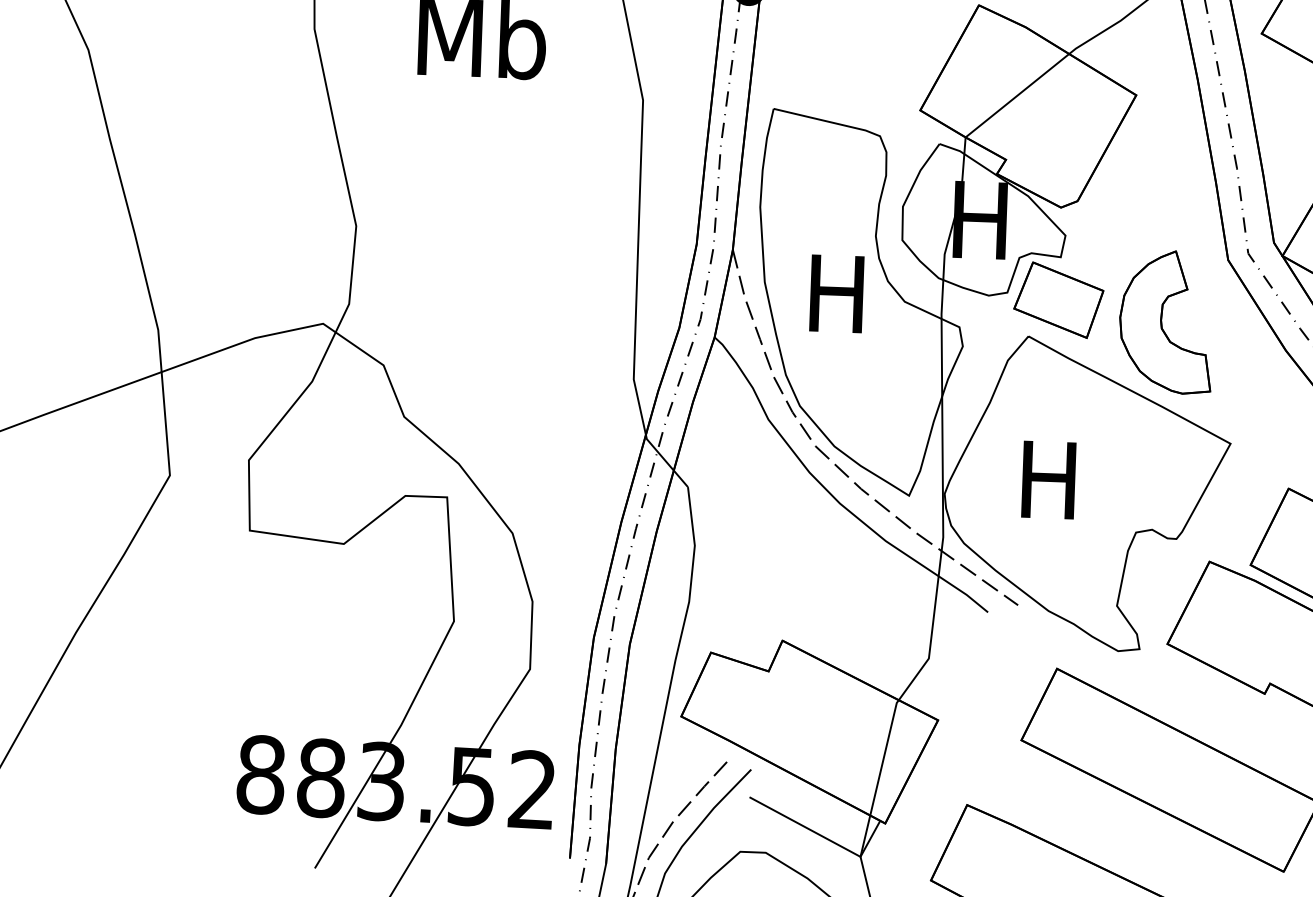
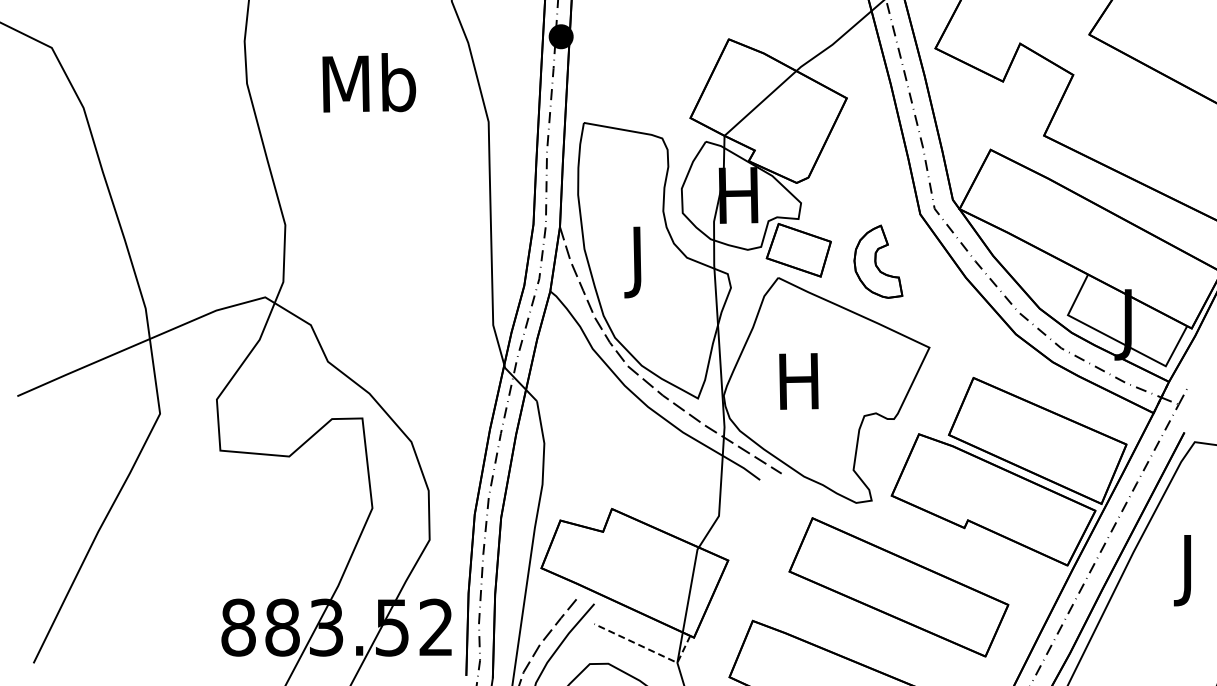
text: (835, 304) -> (636, 262), H -> J
part: (1167, 321) -> (878, 261), size x0.7
line: (823, 836) -> (649, 649), solid -> dashed

